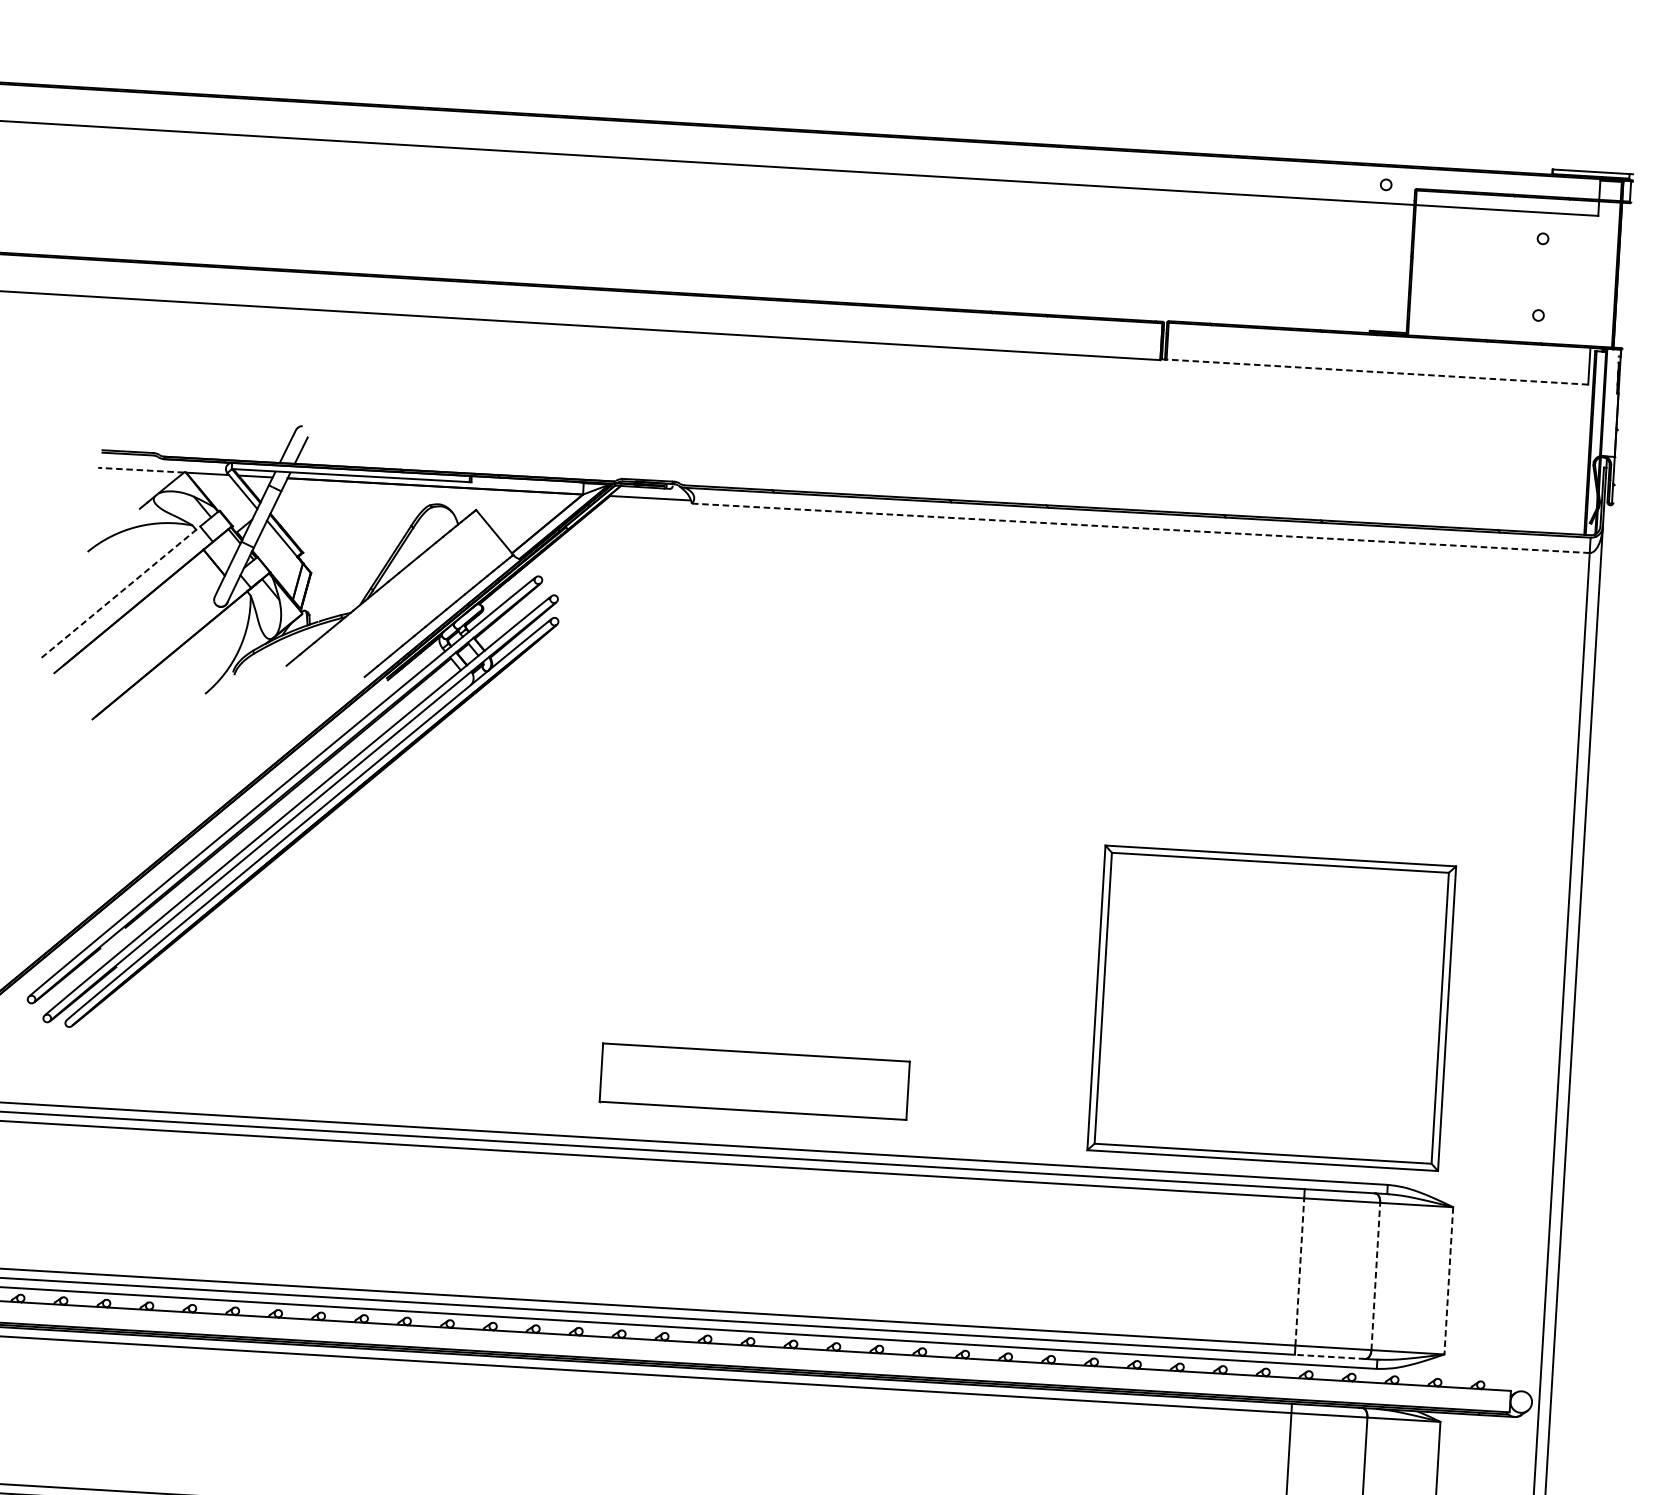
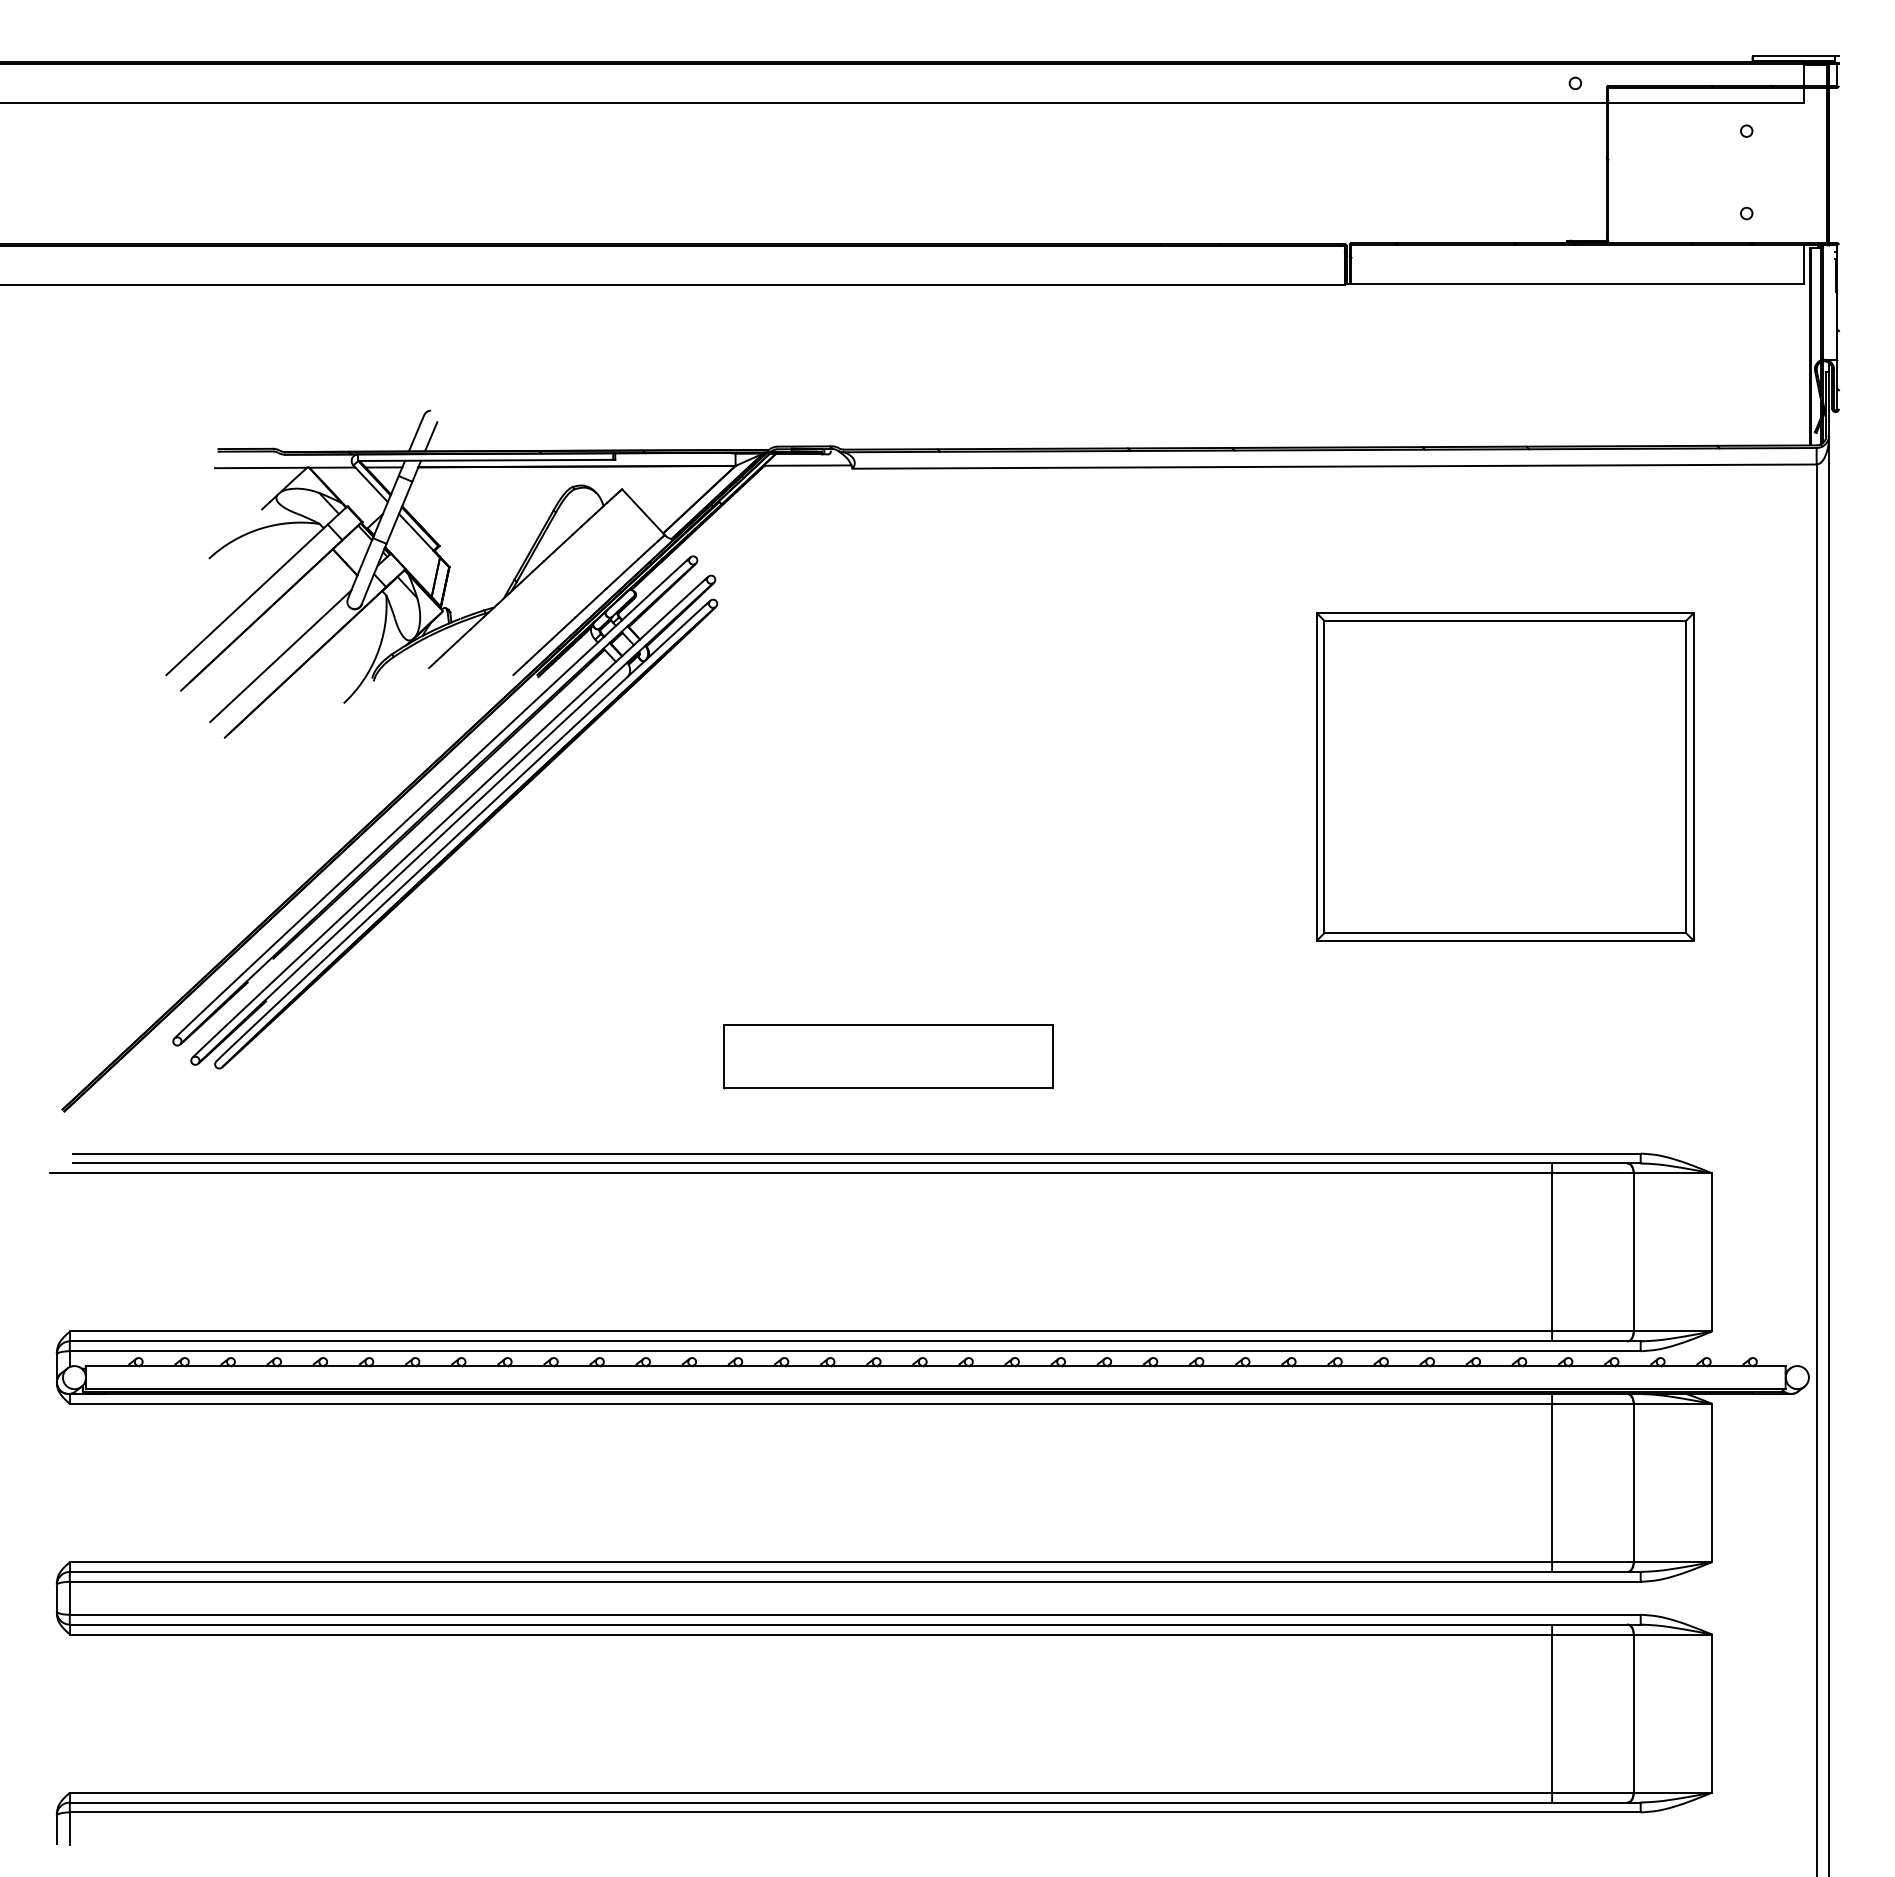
line: (1374, 372) -> (1574, 284), dashed -> solid
line: (140, 469) -> (260, 467), dashed -> solid
line: (1140, 528) -> (1334, 466), dashed -> solid
line: (121, 591) -> (247, 599), dashed -> solid
line: (148, 646) -> (280, 656), added
part: (1271, 1007) -> (1505, 776), moved
part: (754, 1081) -> (888, 1056), moved
line: (1300, 1271) -> (1552, 1251), dashed -> solid
line: (1375, 1275) -> (1633, 1251), dashed -> solid
line: (1449, 1280) -> (1712, 1252), dashed -> solid
line: (1329, 1356) -> (1589, 1341), dashed -> solid

